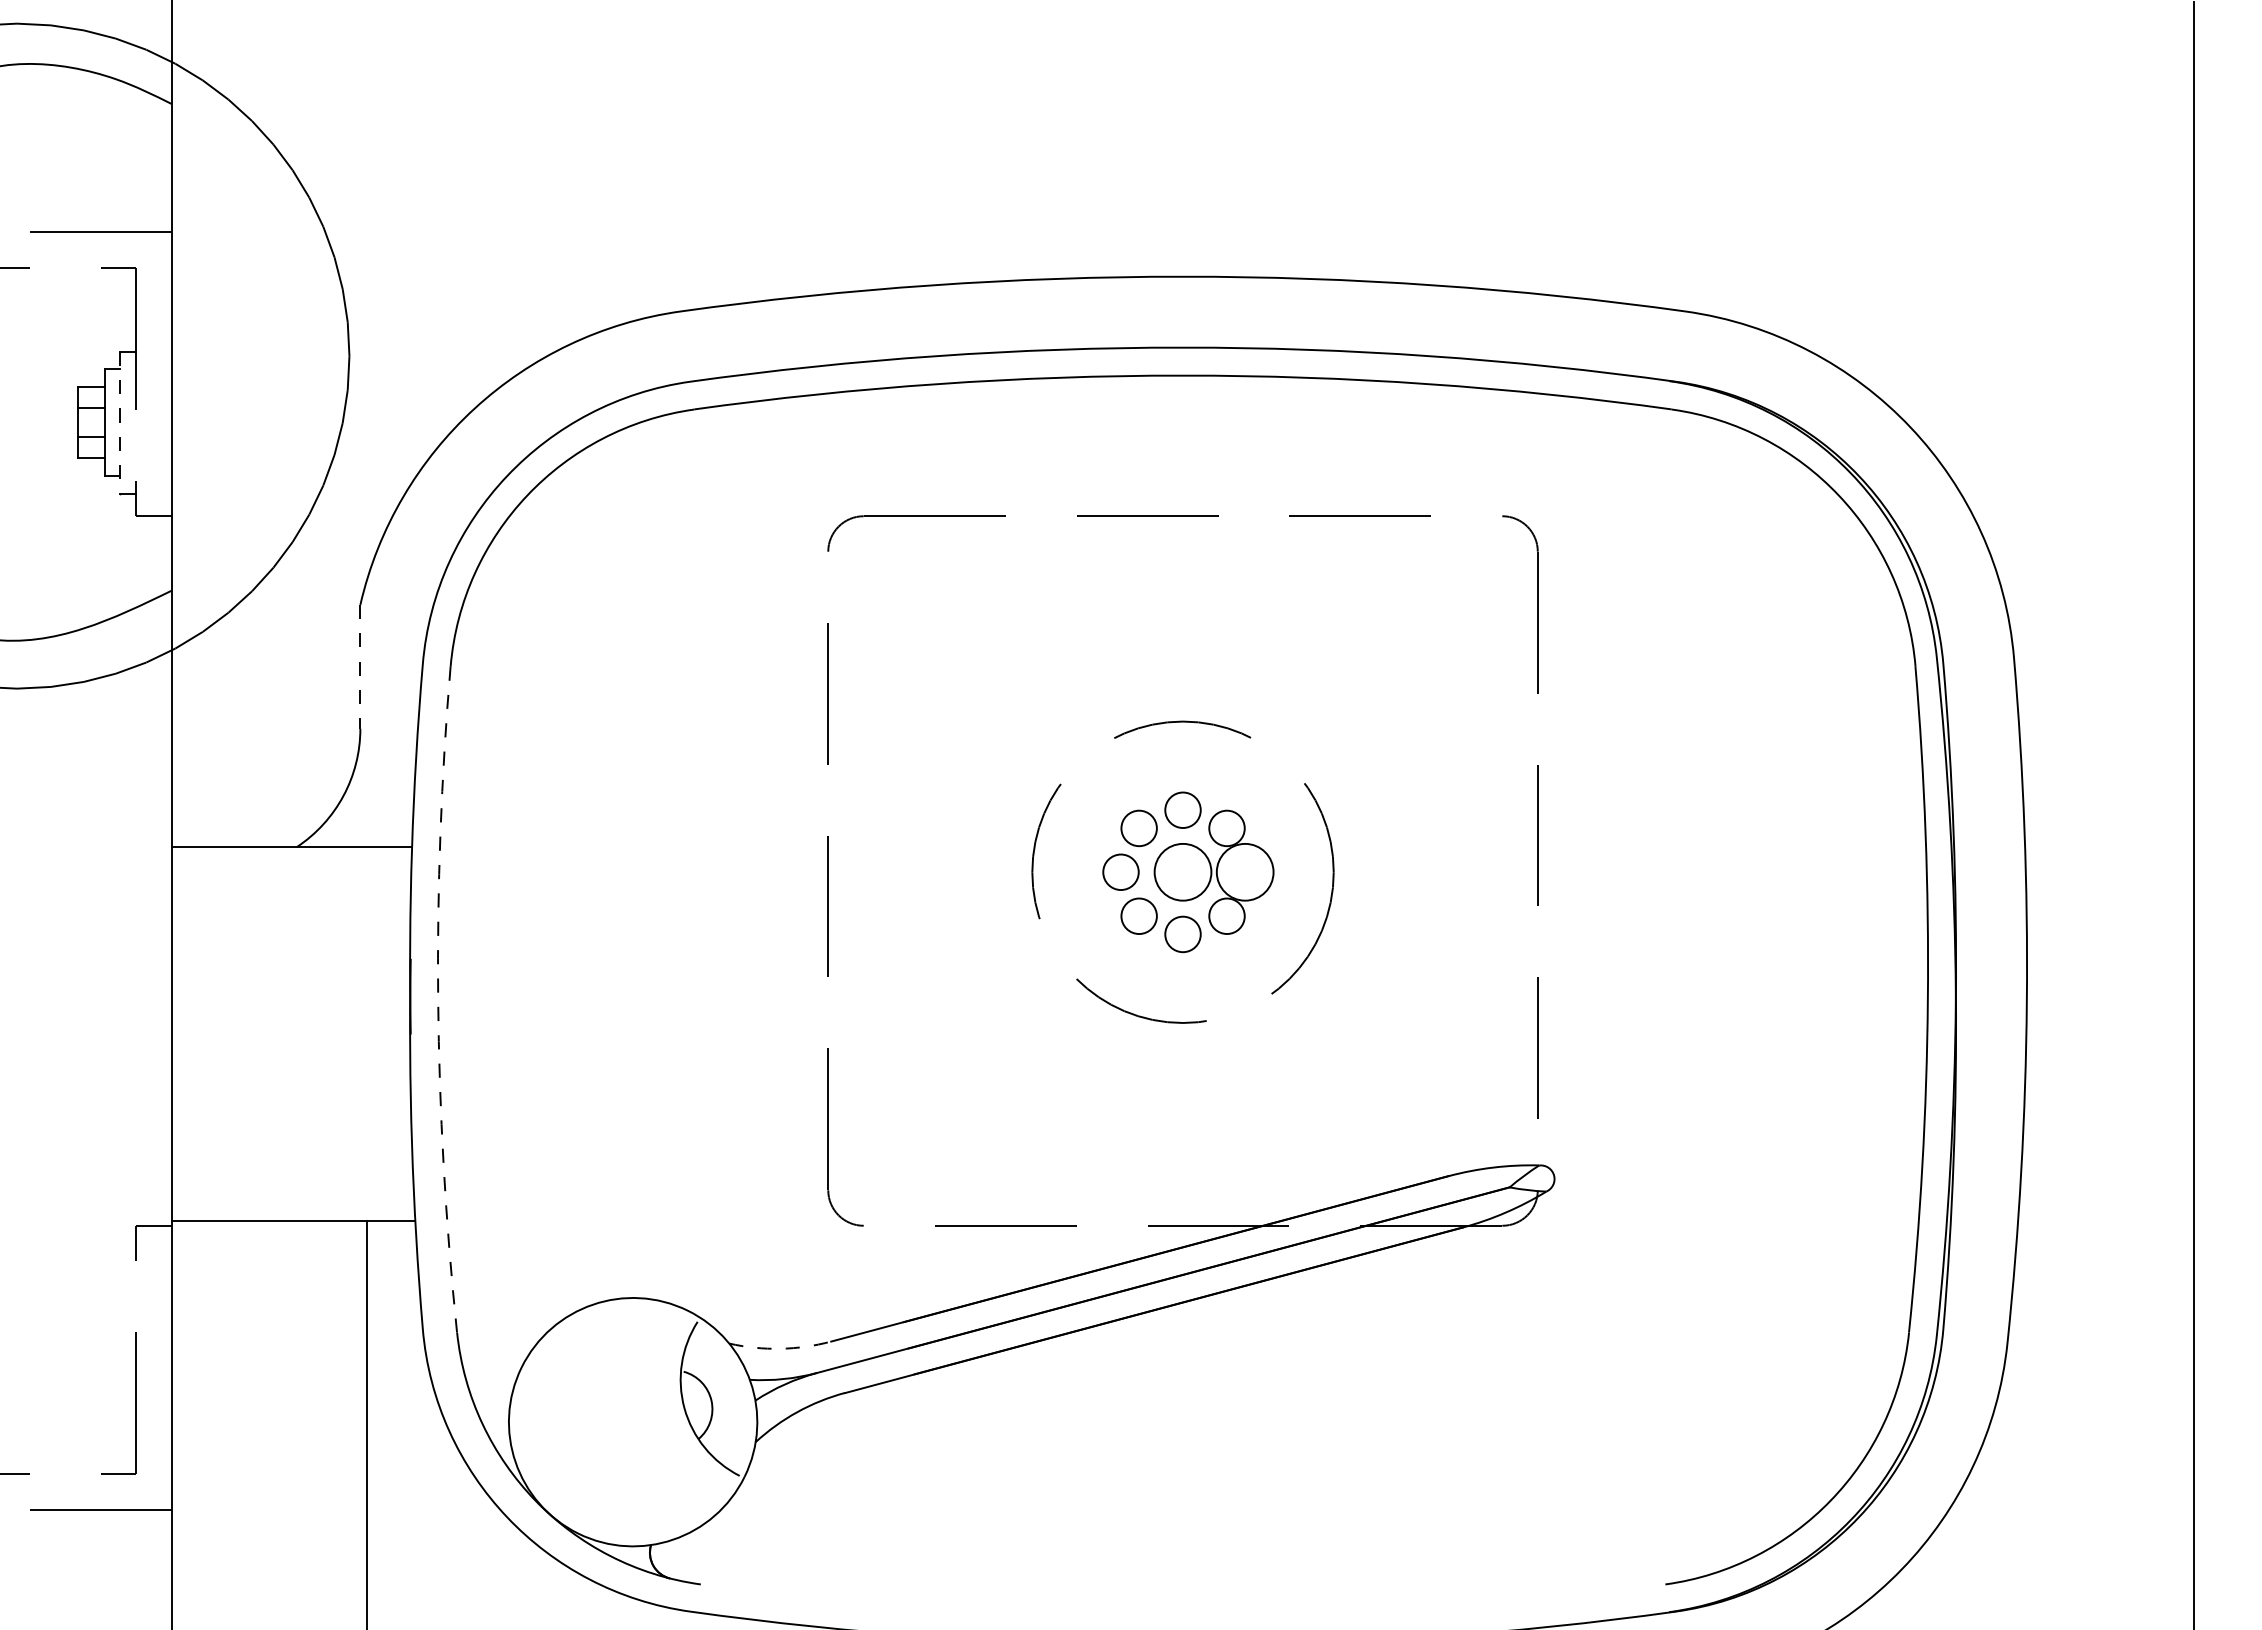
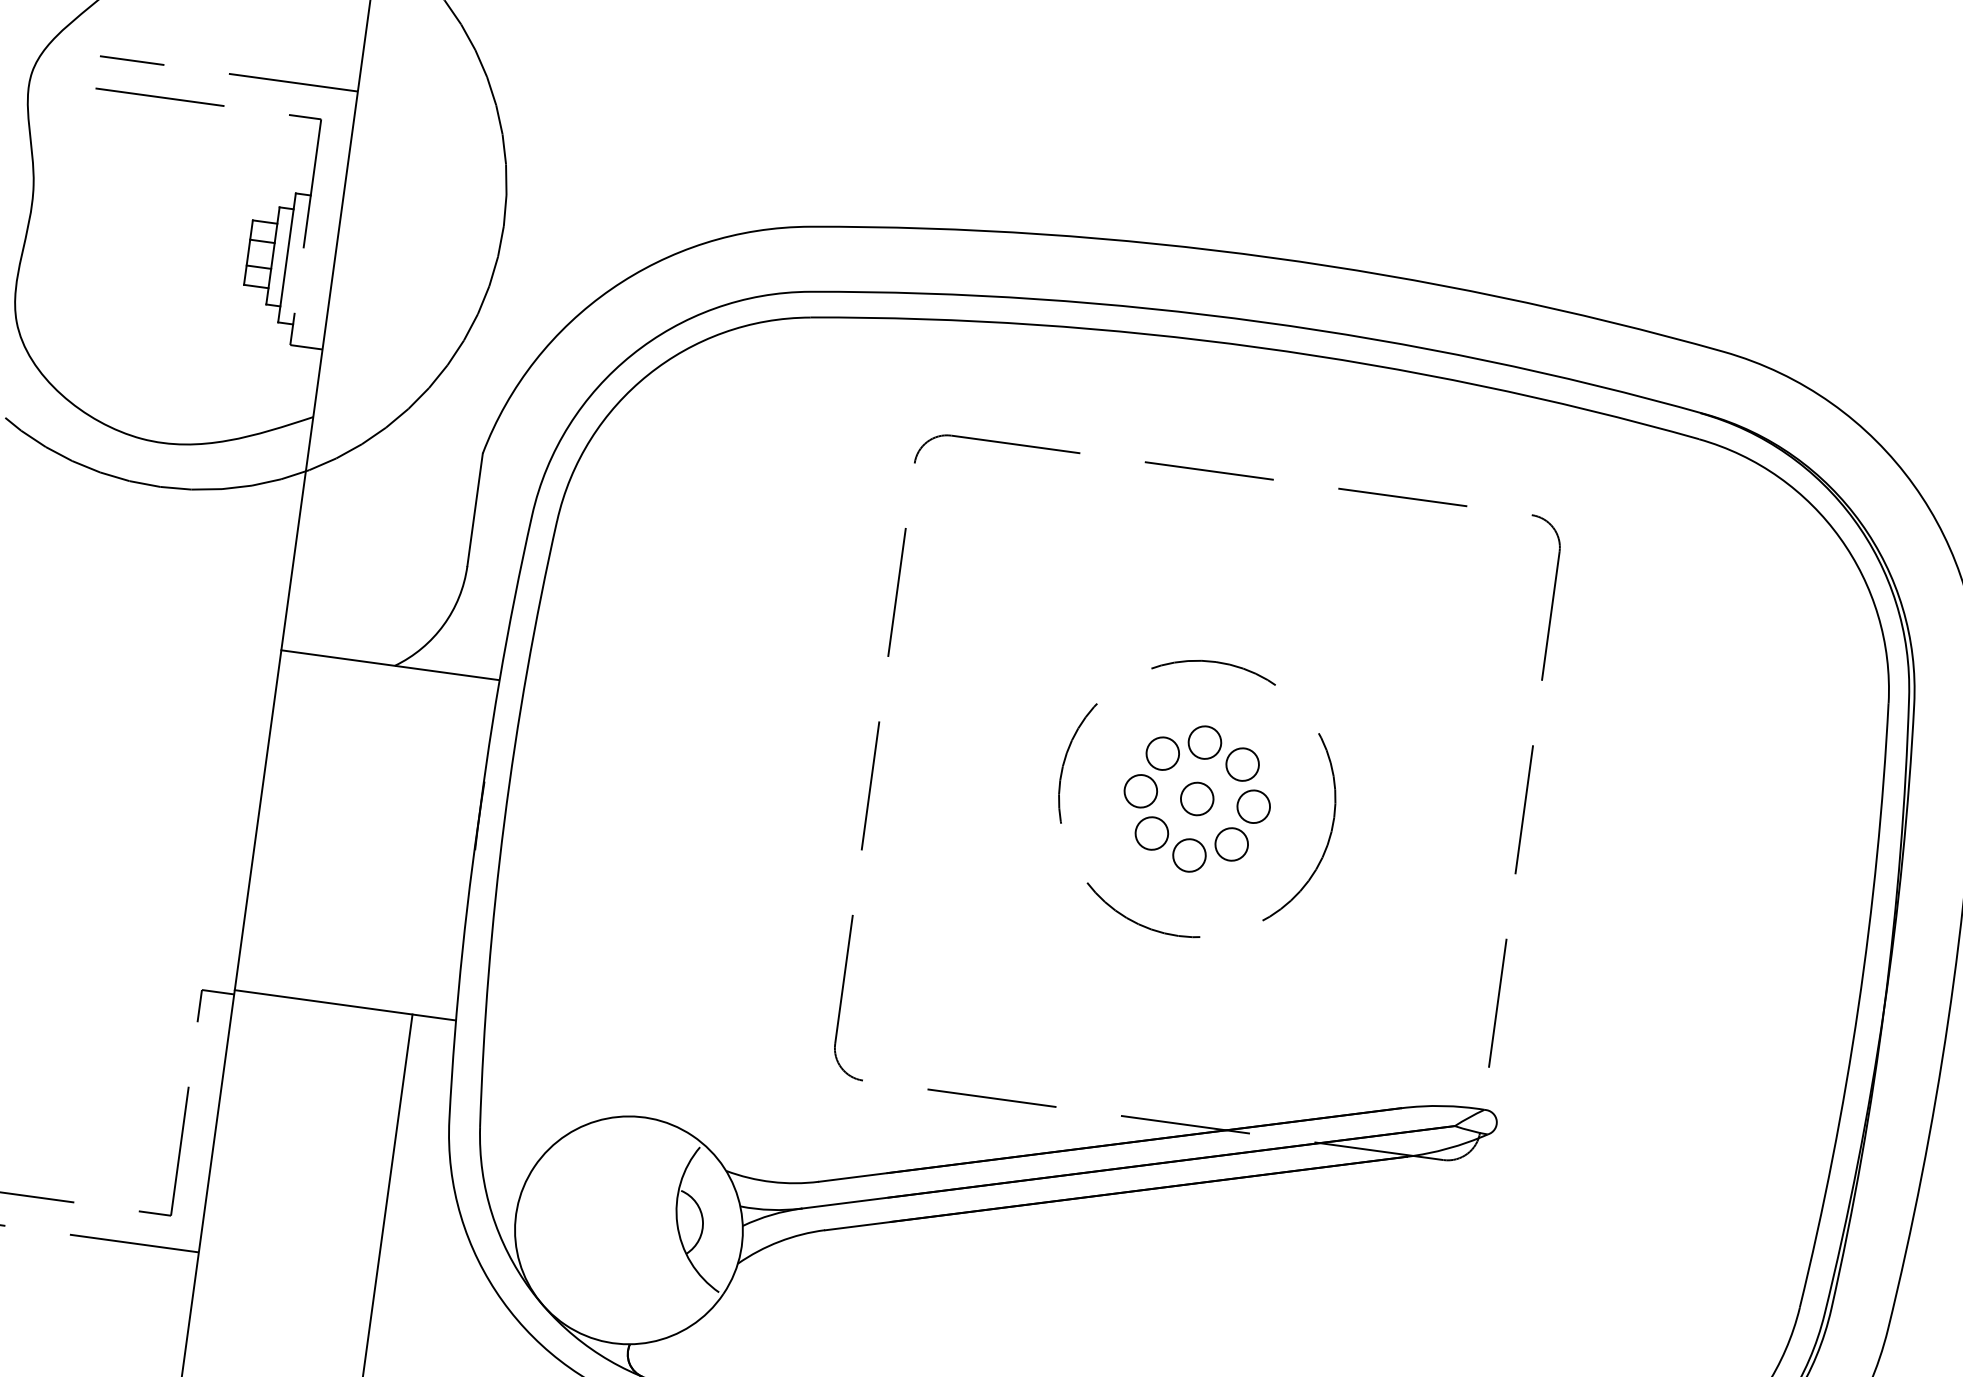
line: (119, 422) -> (286, 257), dashed -> solid
line: (360, 666) -> (475, 509), dashed -> solid
circle: (1182, 872) -> (1196, 799), size x0.62
circle: (1244, 872) -> (1253, 806), size x0.62
arc: (438, 999) -> (504, 821), dashed -> solid
arc: (780, 1348) -> (772, 1181), dashed -> solid

